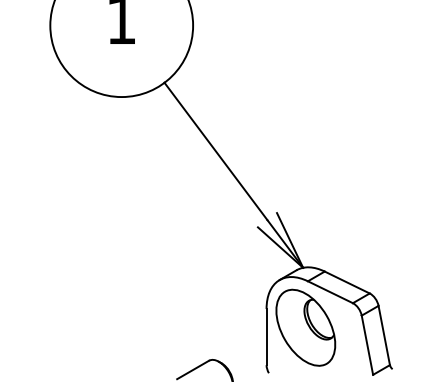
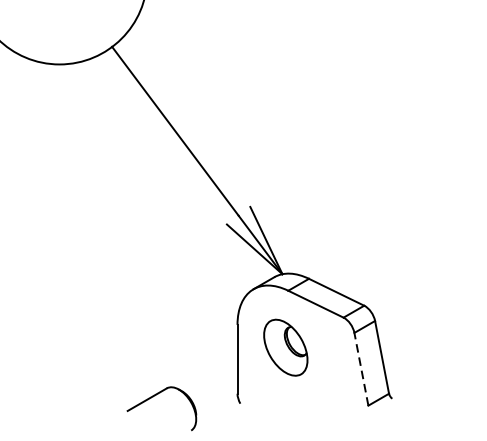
part: (305, 327) -> (285, 347), size x0.6
line: (367, 344) -> (361, 368), solid -> dashed

